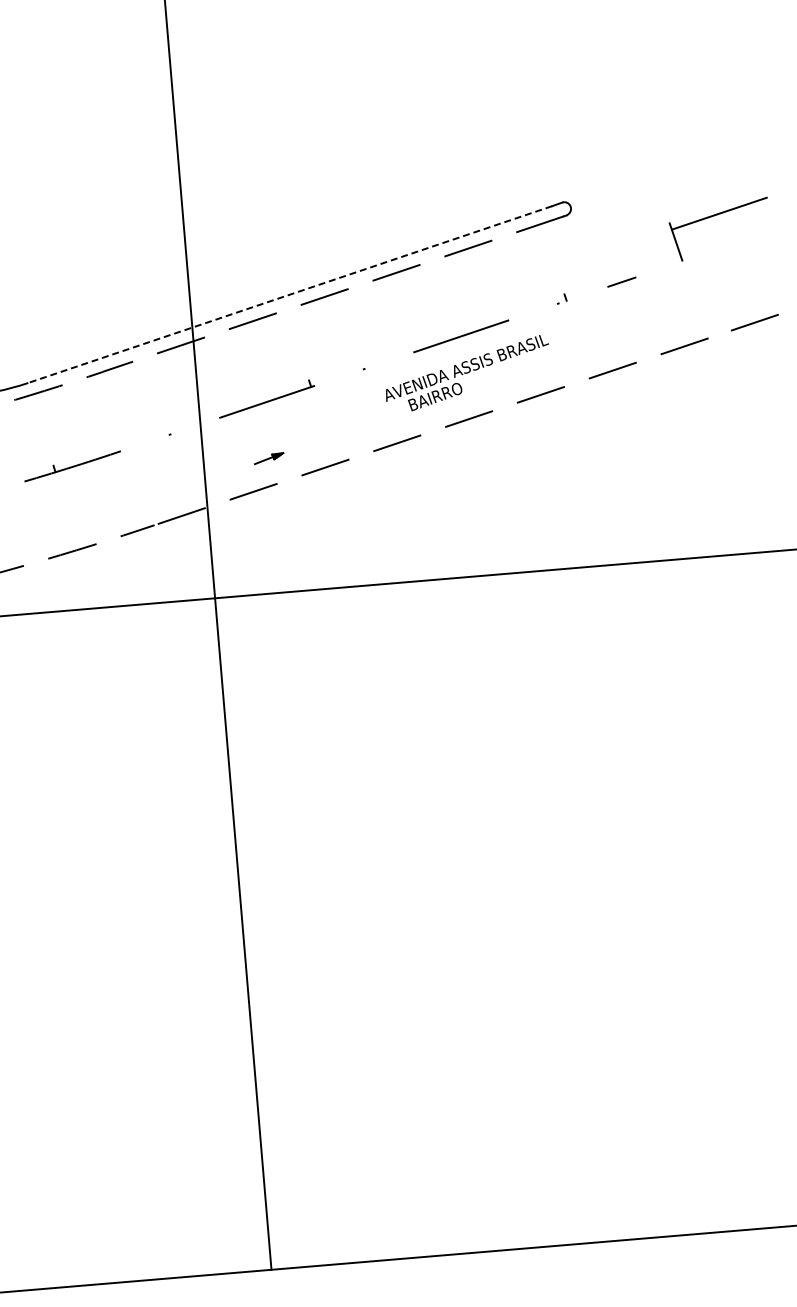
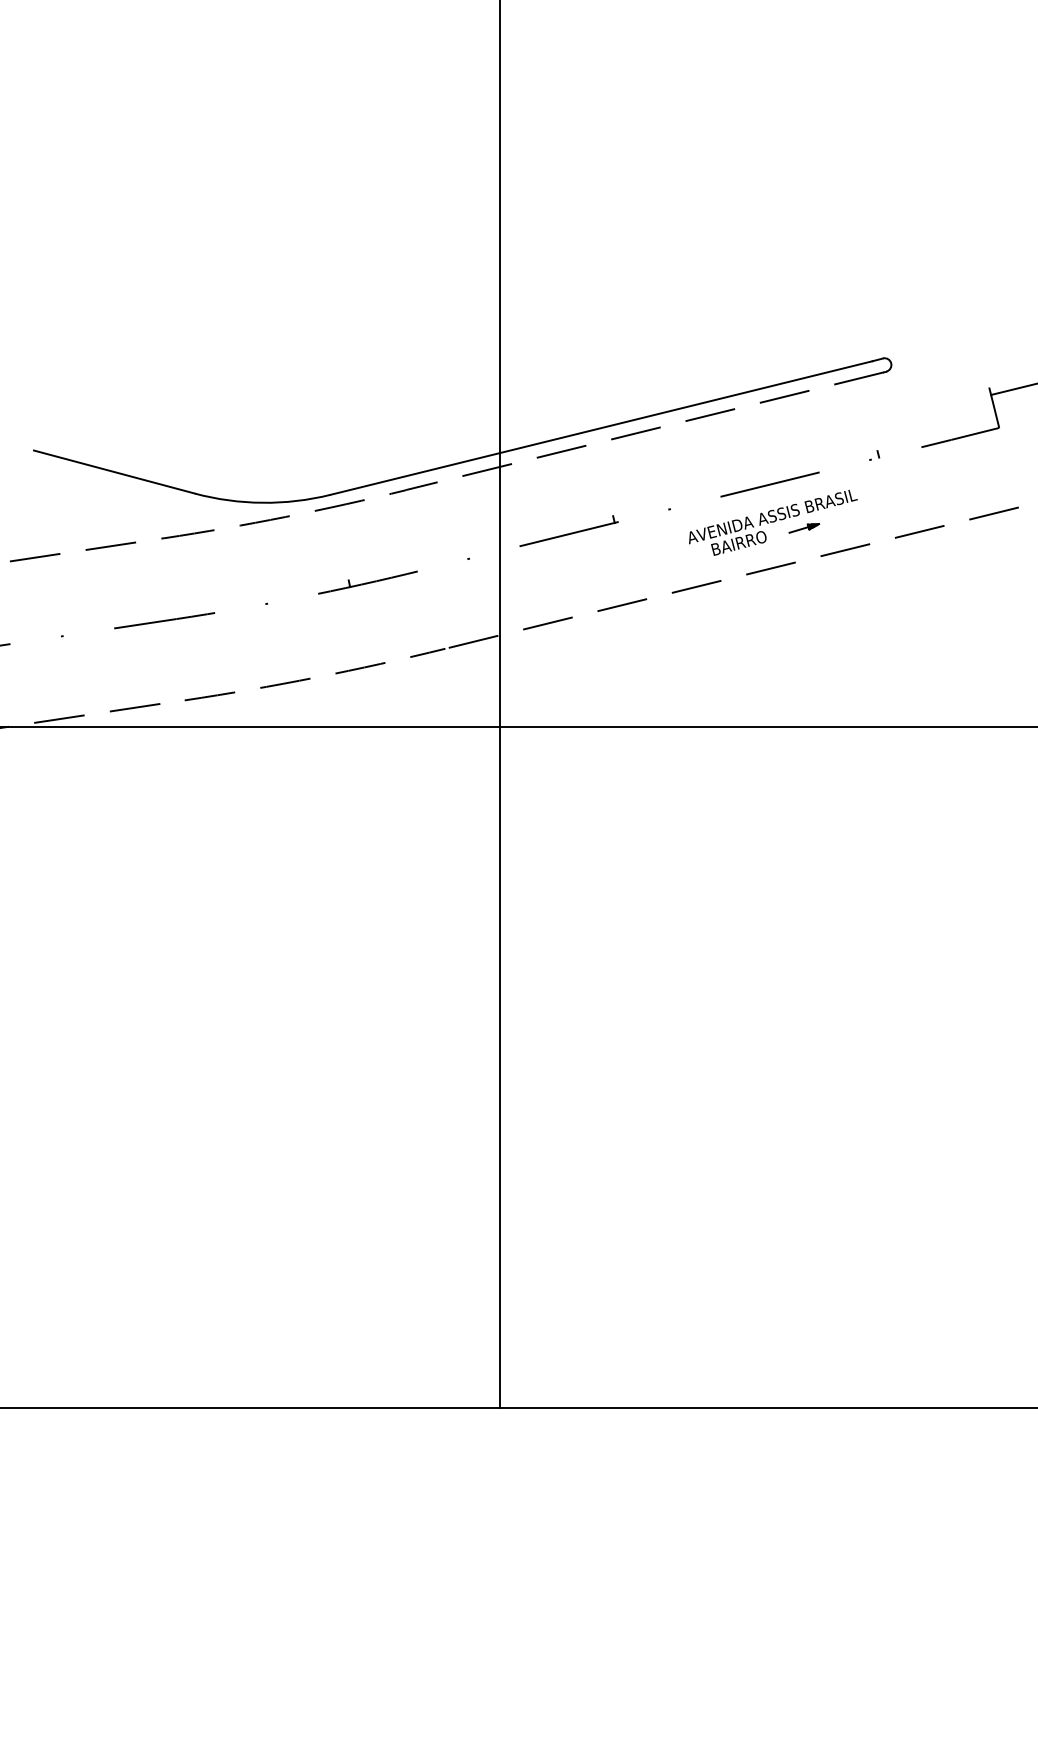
line: (659, 268) -> (975, 433), added
line: (289, 295) -> (600, 428), dashed -> solid
part: (268, 458) -> (803, 528), moved

